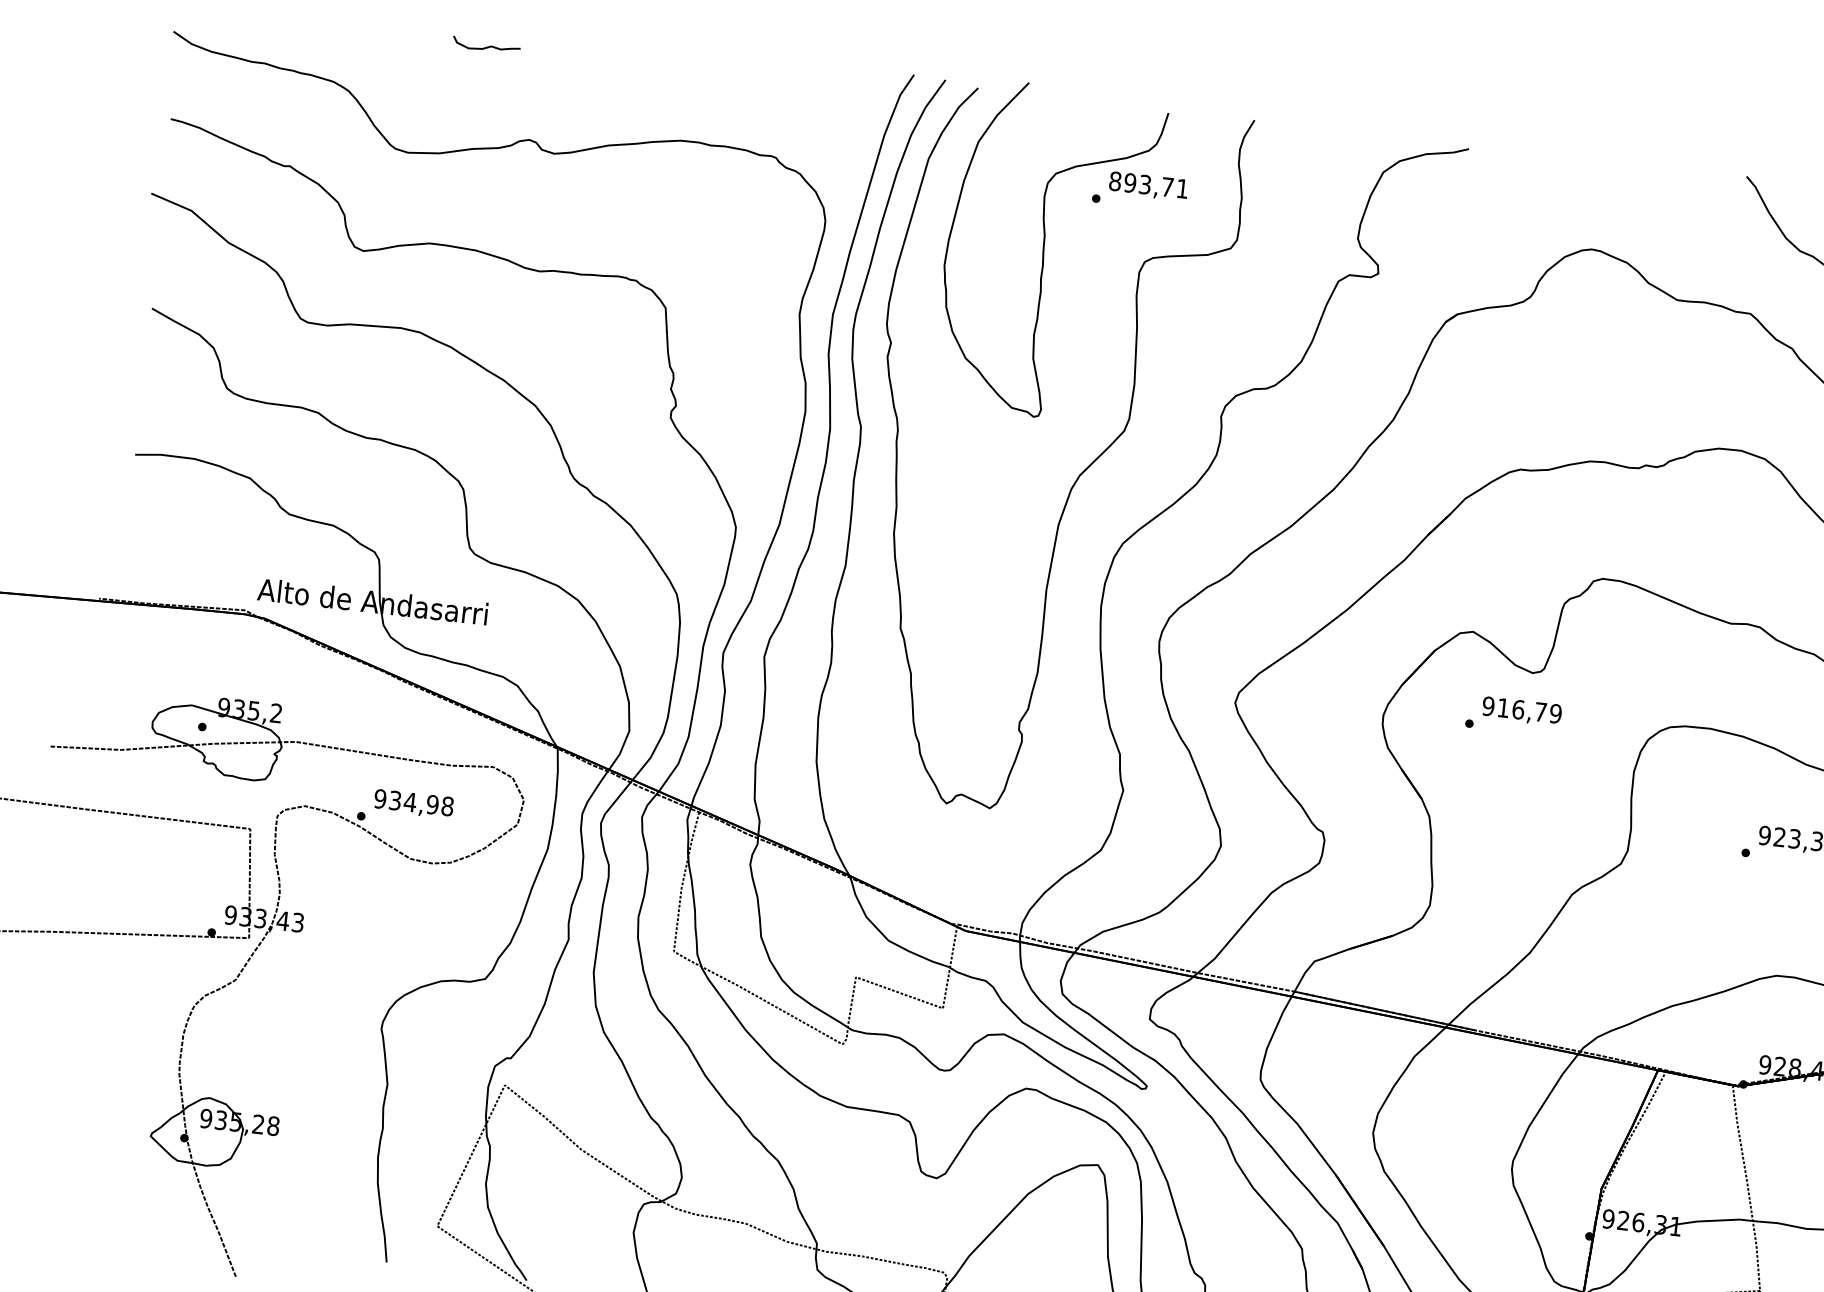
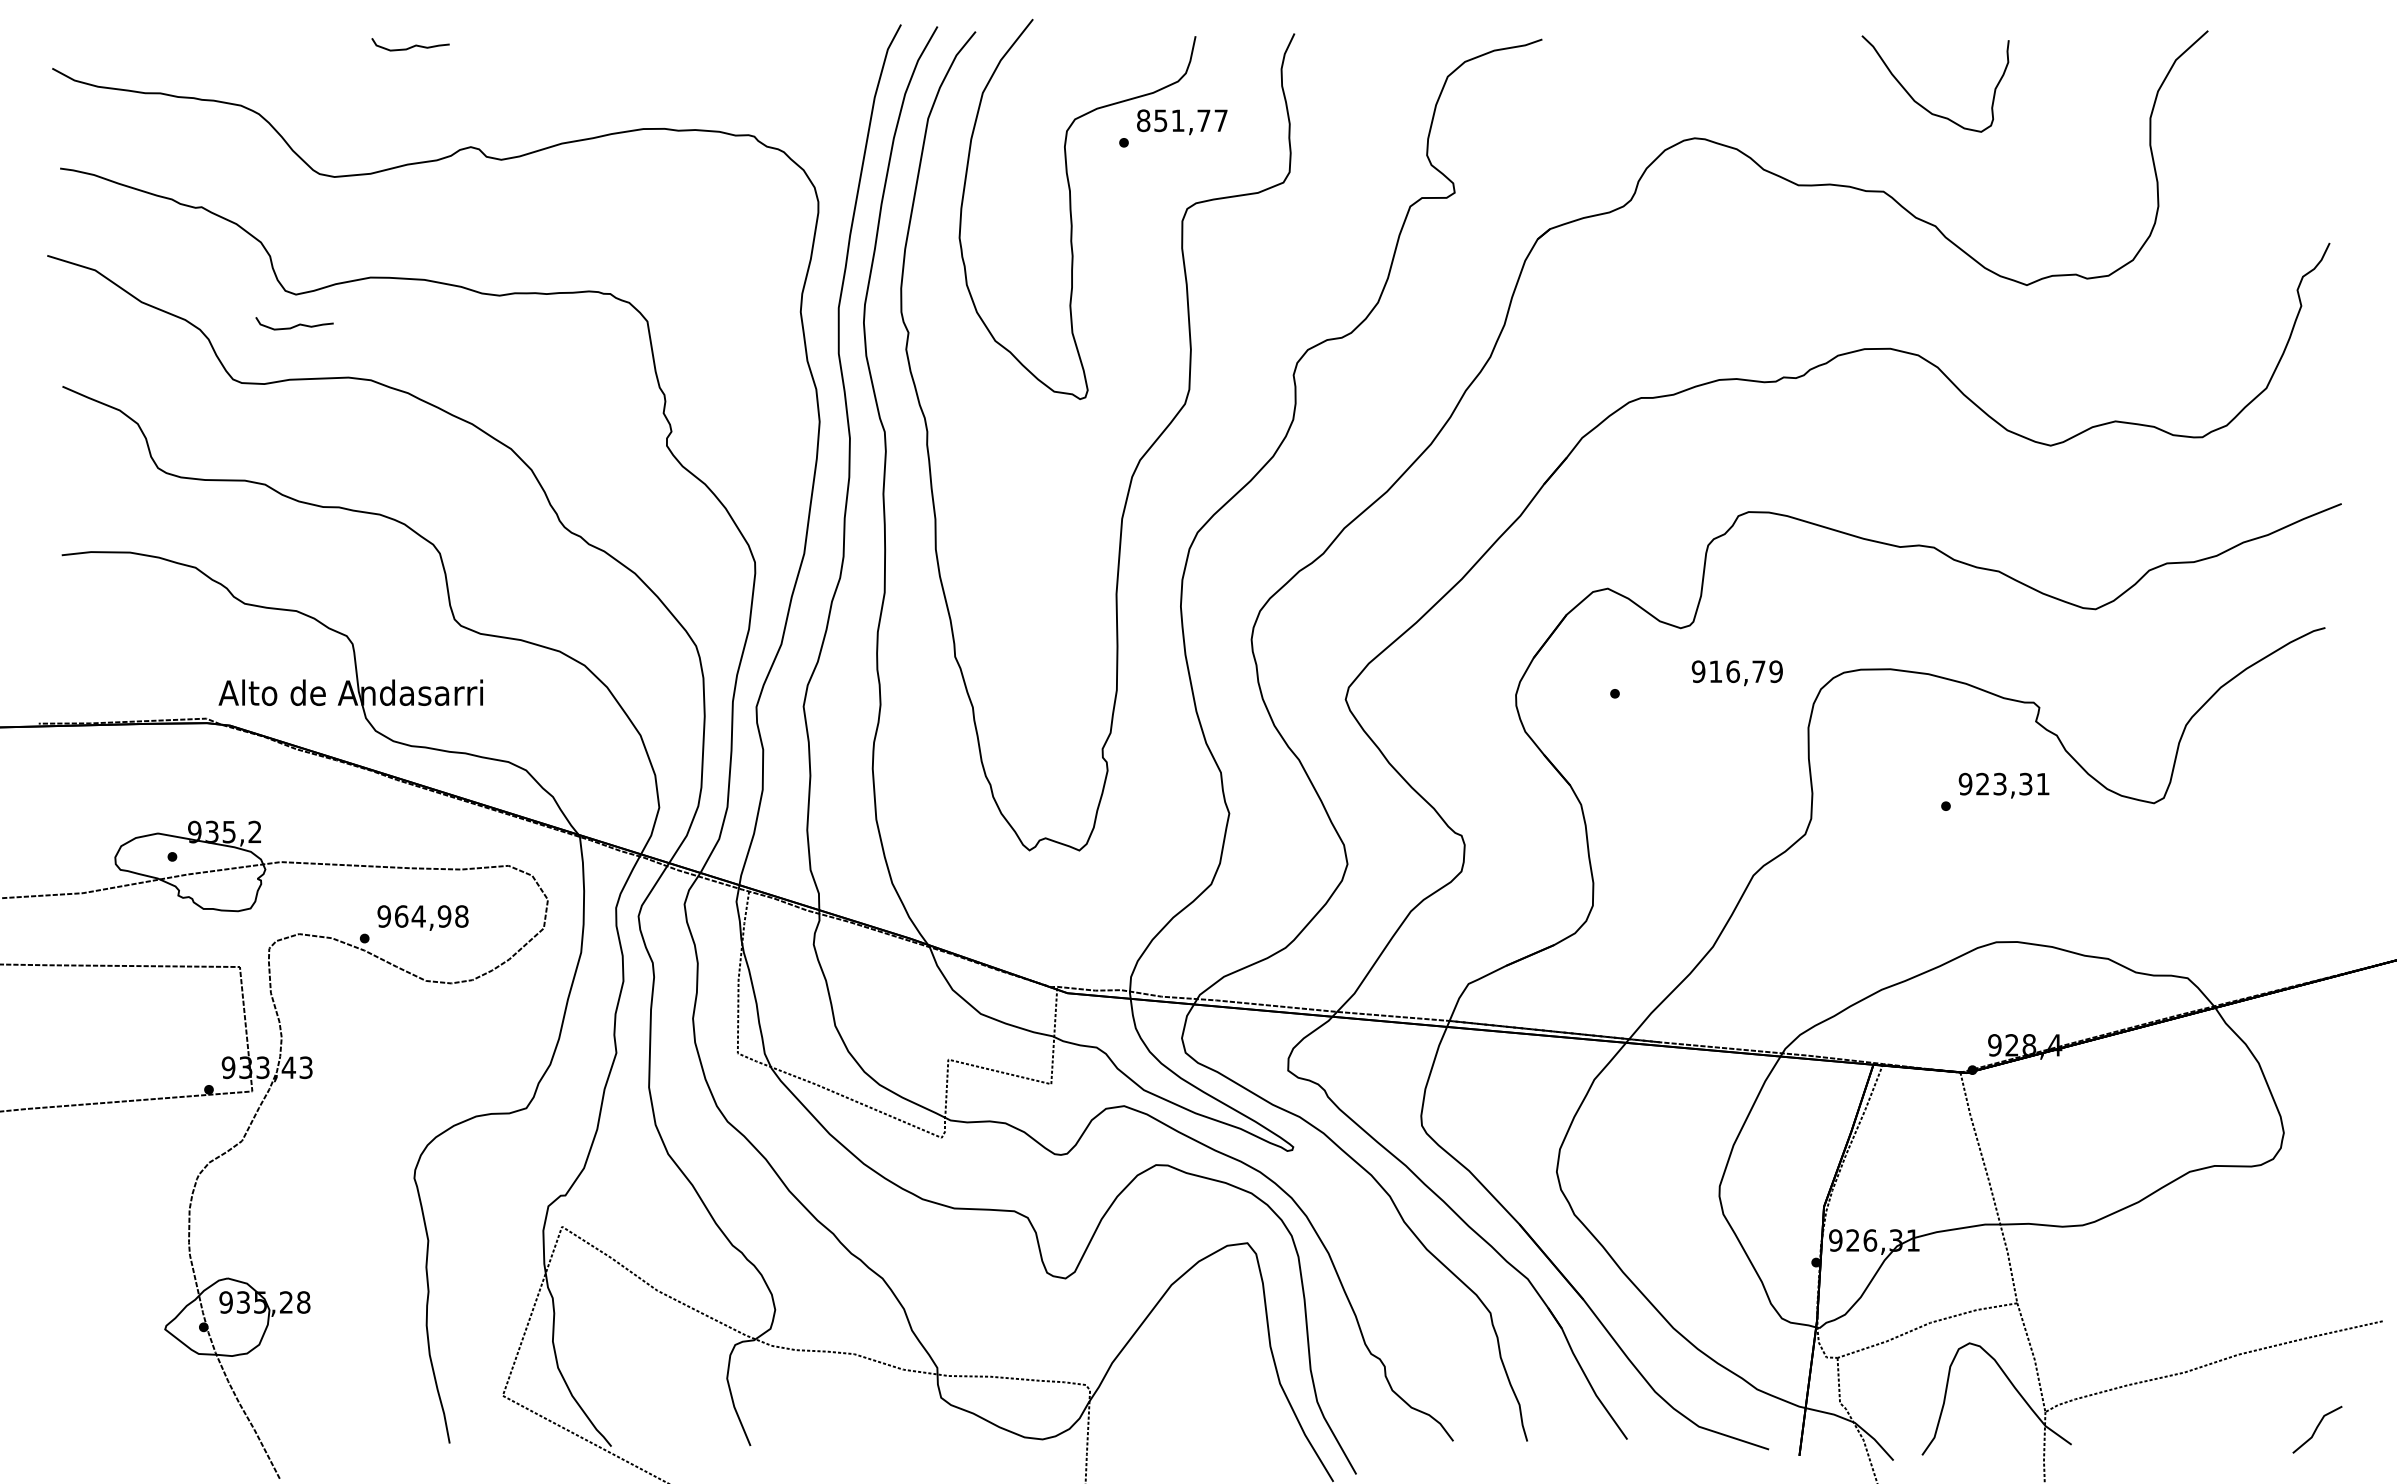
text: (1156, 185) -> (1190, 120), 893,71 -> 851,77
curve: (359, 277) -> (294, 325), added
text: (1521, 711) -> (1736, 673), moved
text: (395, 800) -> (401, 916), 934,98 -> 964,98

